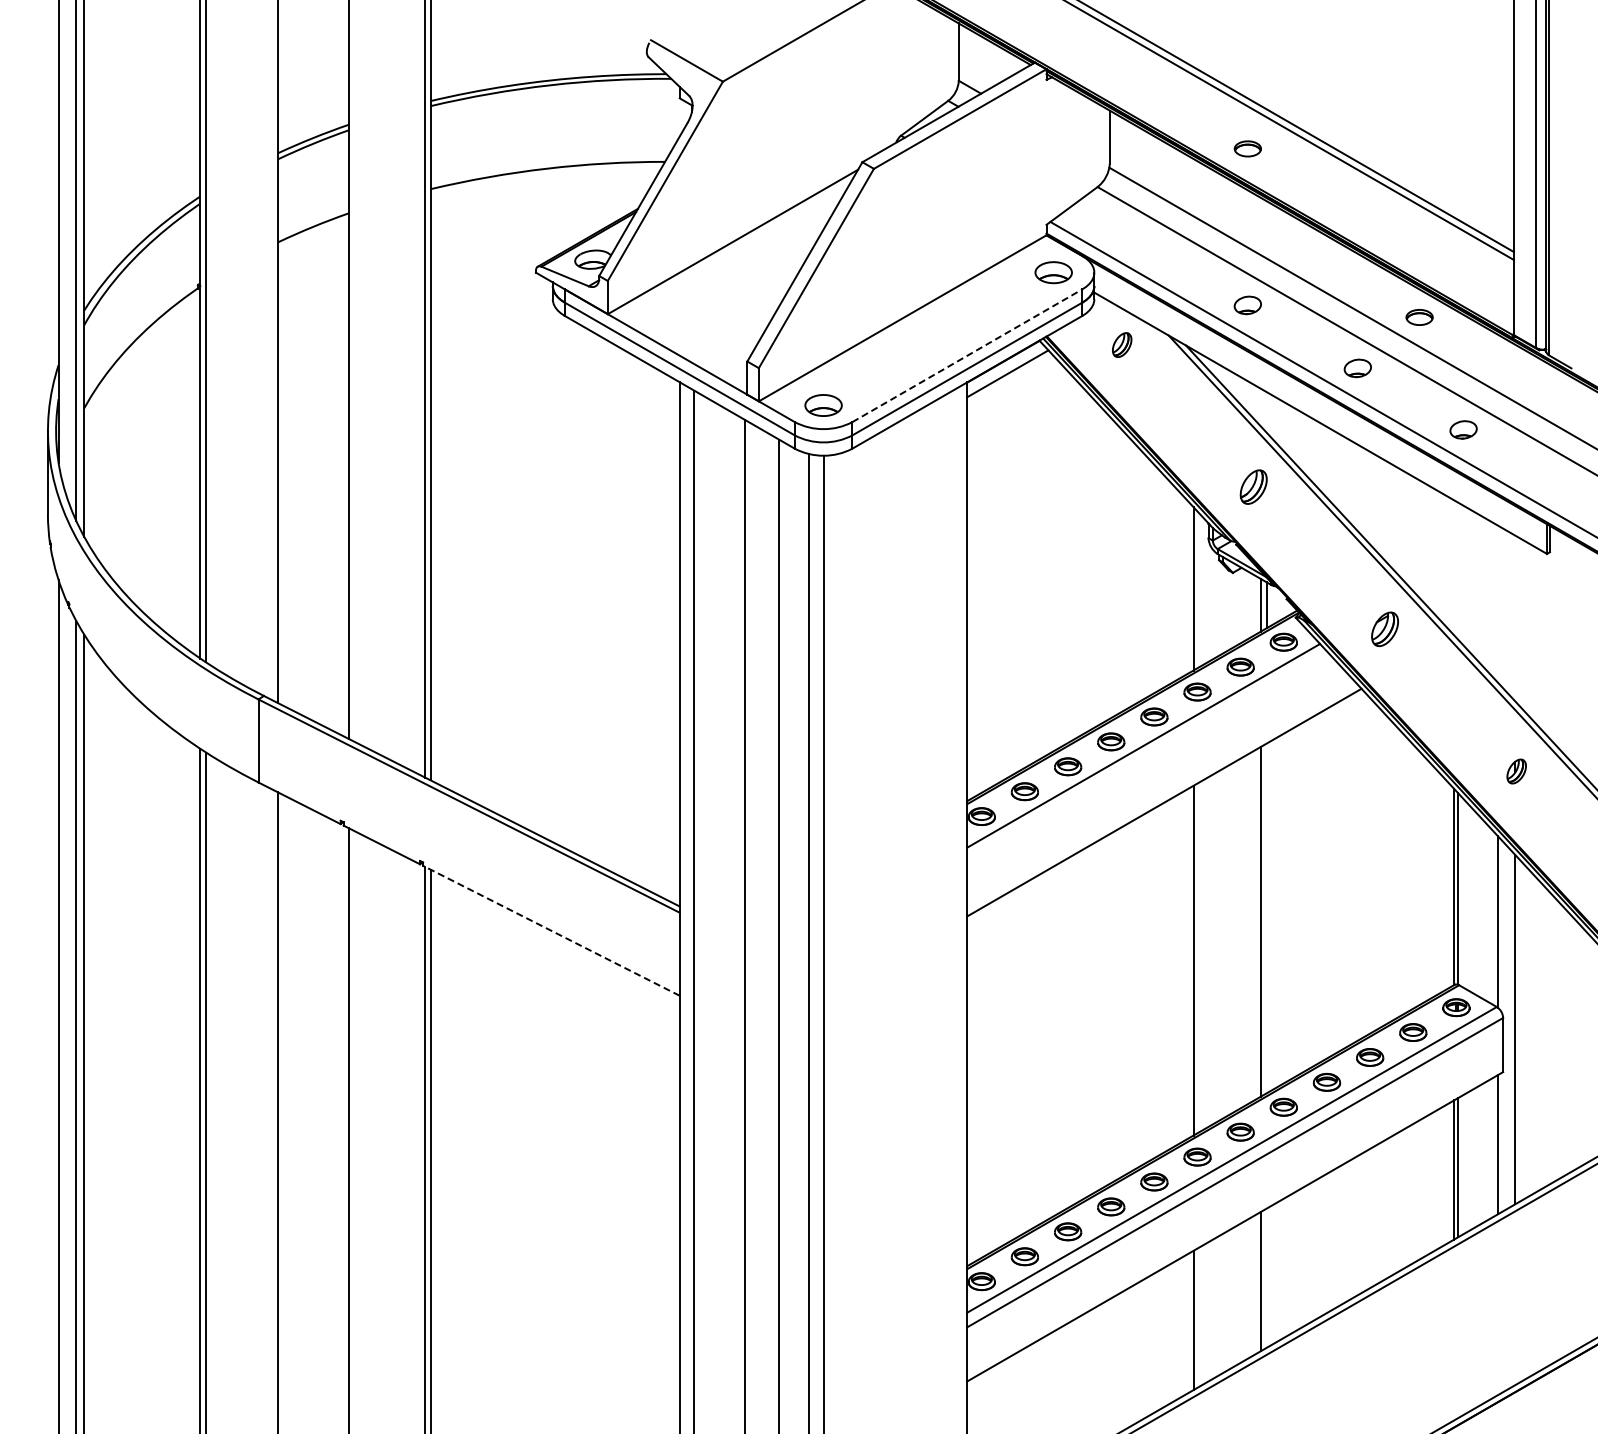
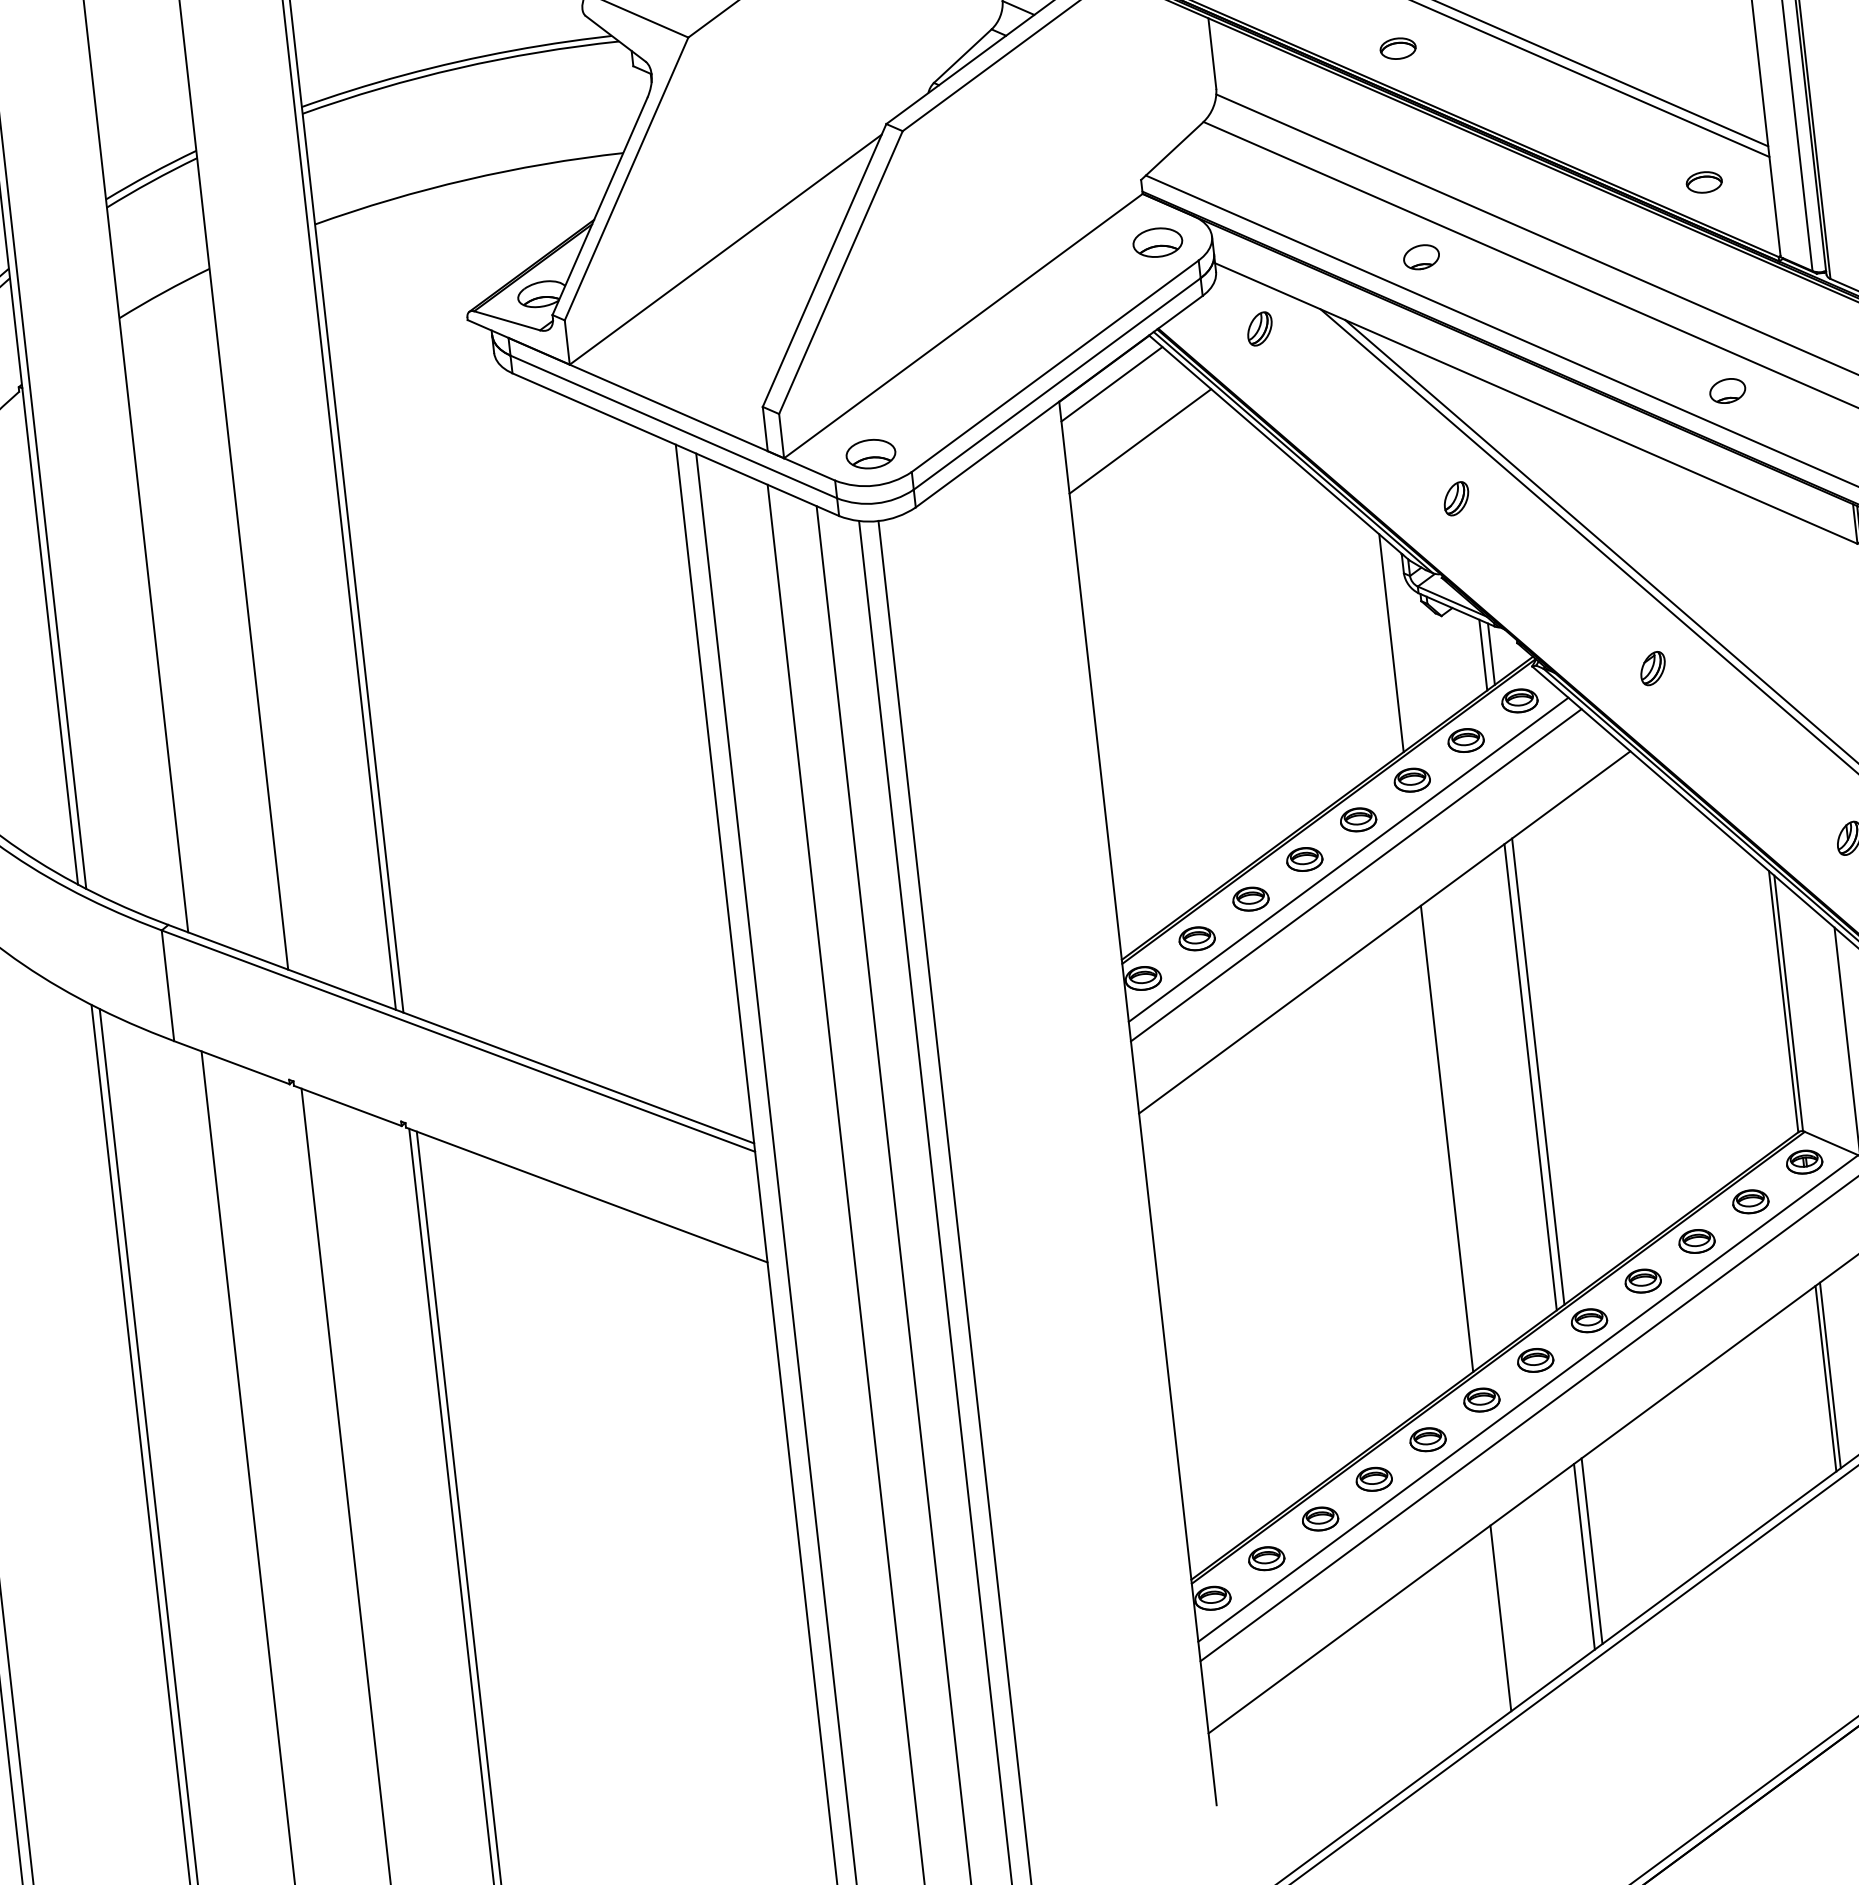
part: (1419, 317) -> (1704, 182), moved
line: (967, 355) -> (1055, 365), dashed -> solid
part: (1357, 368) -> (1577, 324), removed
line: (1024, 418) -> (1140, 441), added
part: (1253, 487) -> (1456, 499), size x0.71
part: (1385, 629) -> (1653, 668), size x0.71
line: (1147, 757) -> (1355, 874), added
line: (1266, 918) -> (1538, 1071), added
line: (551, 930) -> (586, 1194), dashed -> solid
line: (1266, 1277) -> (1591, 1550), added

